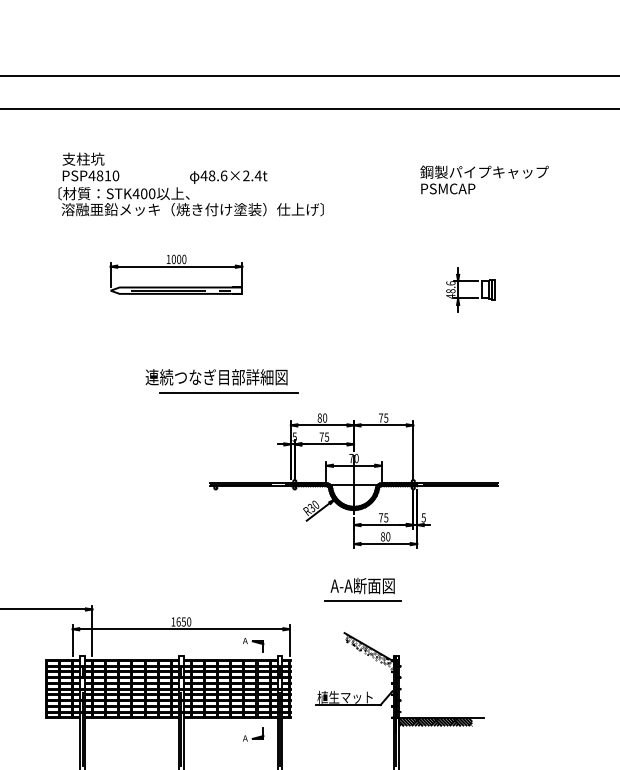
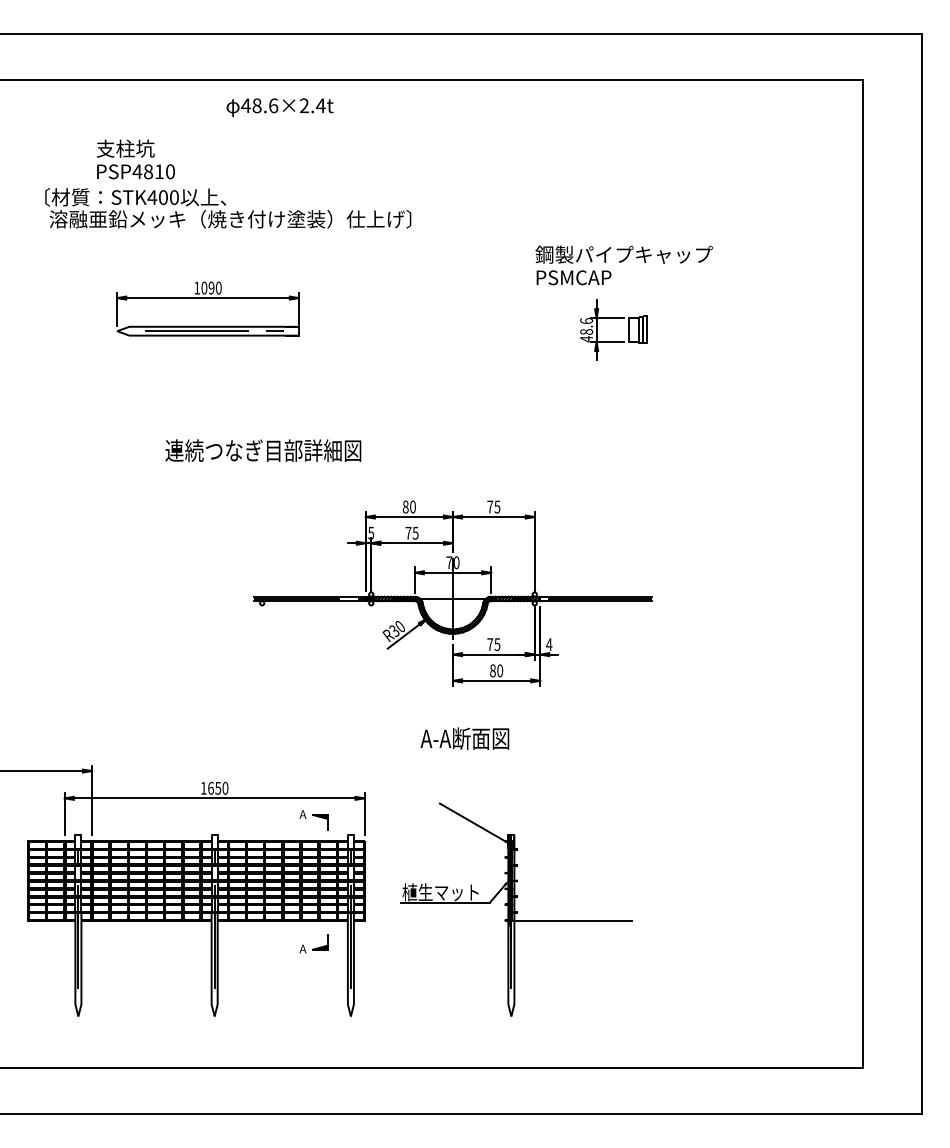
text: (90, 166) -> (135, 159), moved
text: (228, 177) -> (279, 107), moved
text: (484, 180) -> (623, 265), moved
text: (179, 259) -> (211, 287), 1000 -> 1090
line: (229, 392) -> (280, 471), removed
text: (423, 517) -> (549, 644), 5 -> 4
line: (363, 601) -> (465, 759), removed
hatch: (368, 651) -> (473, 829), removed
hatch: (435, 722) -> (565, 926), removed

